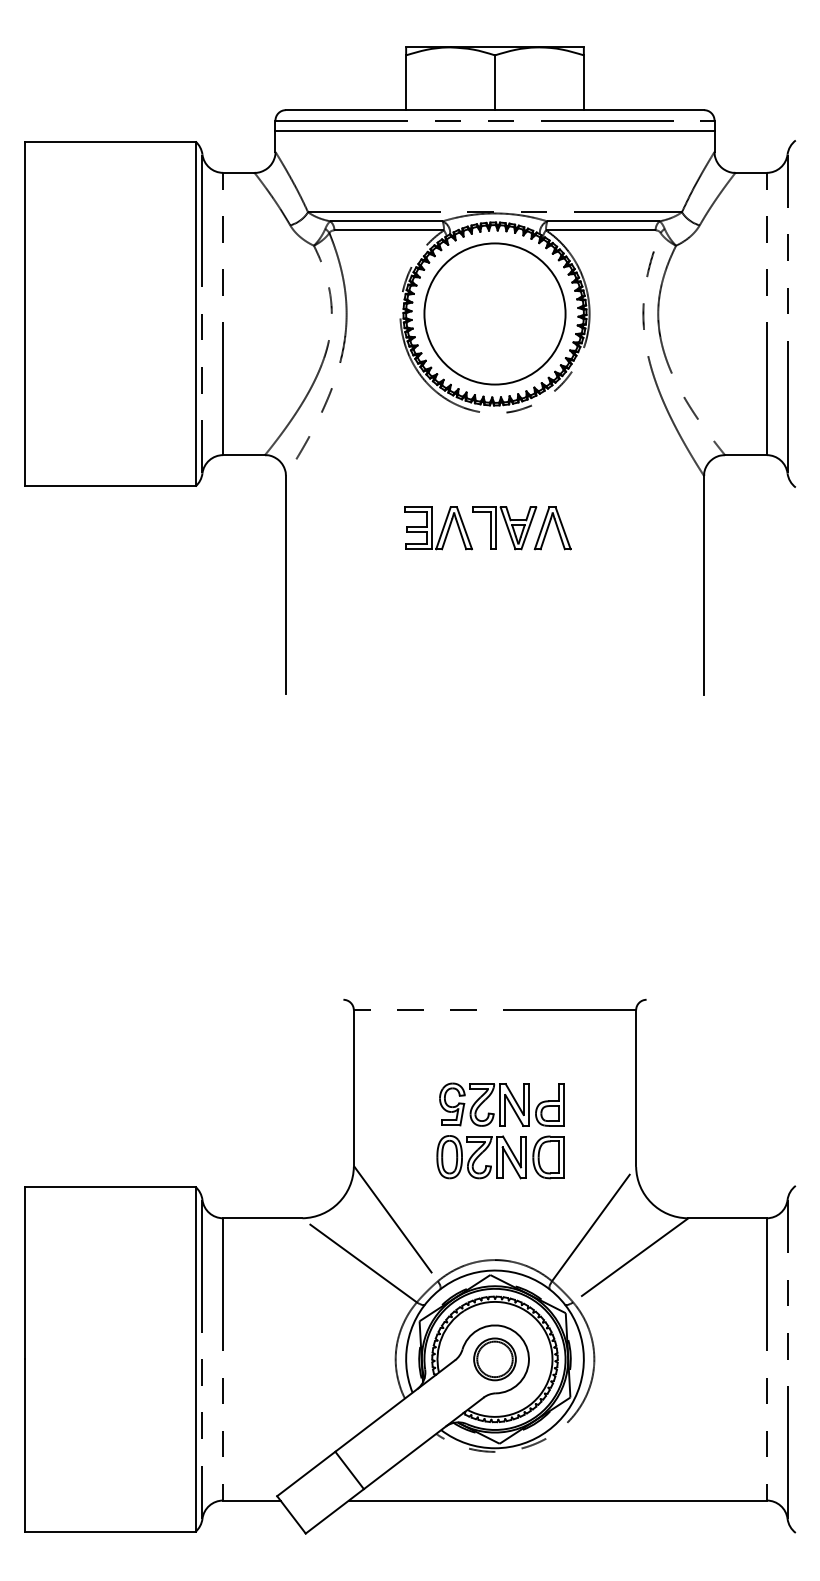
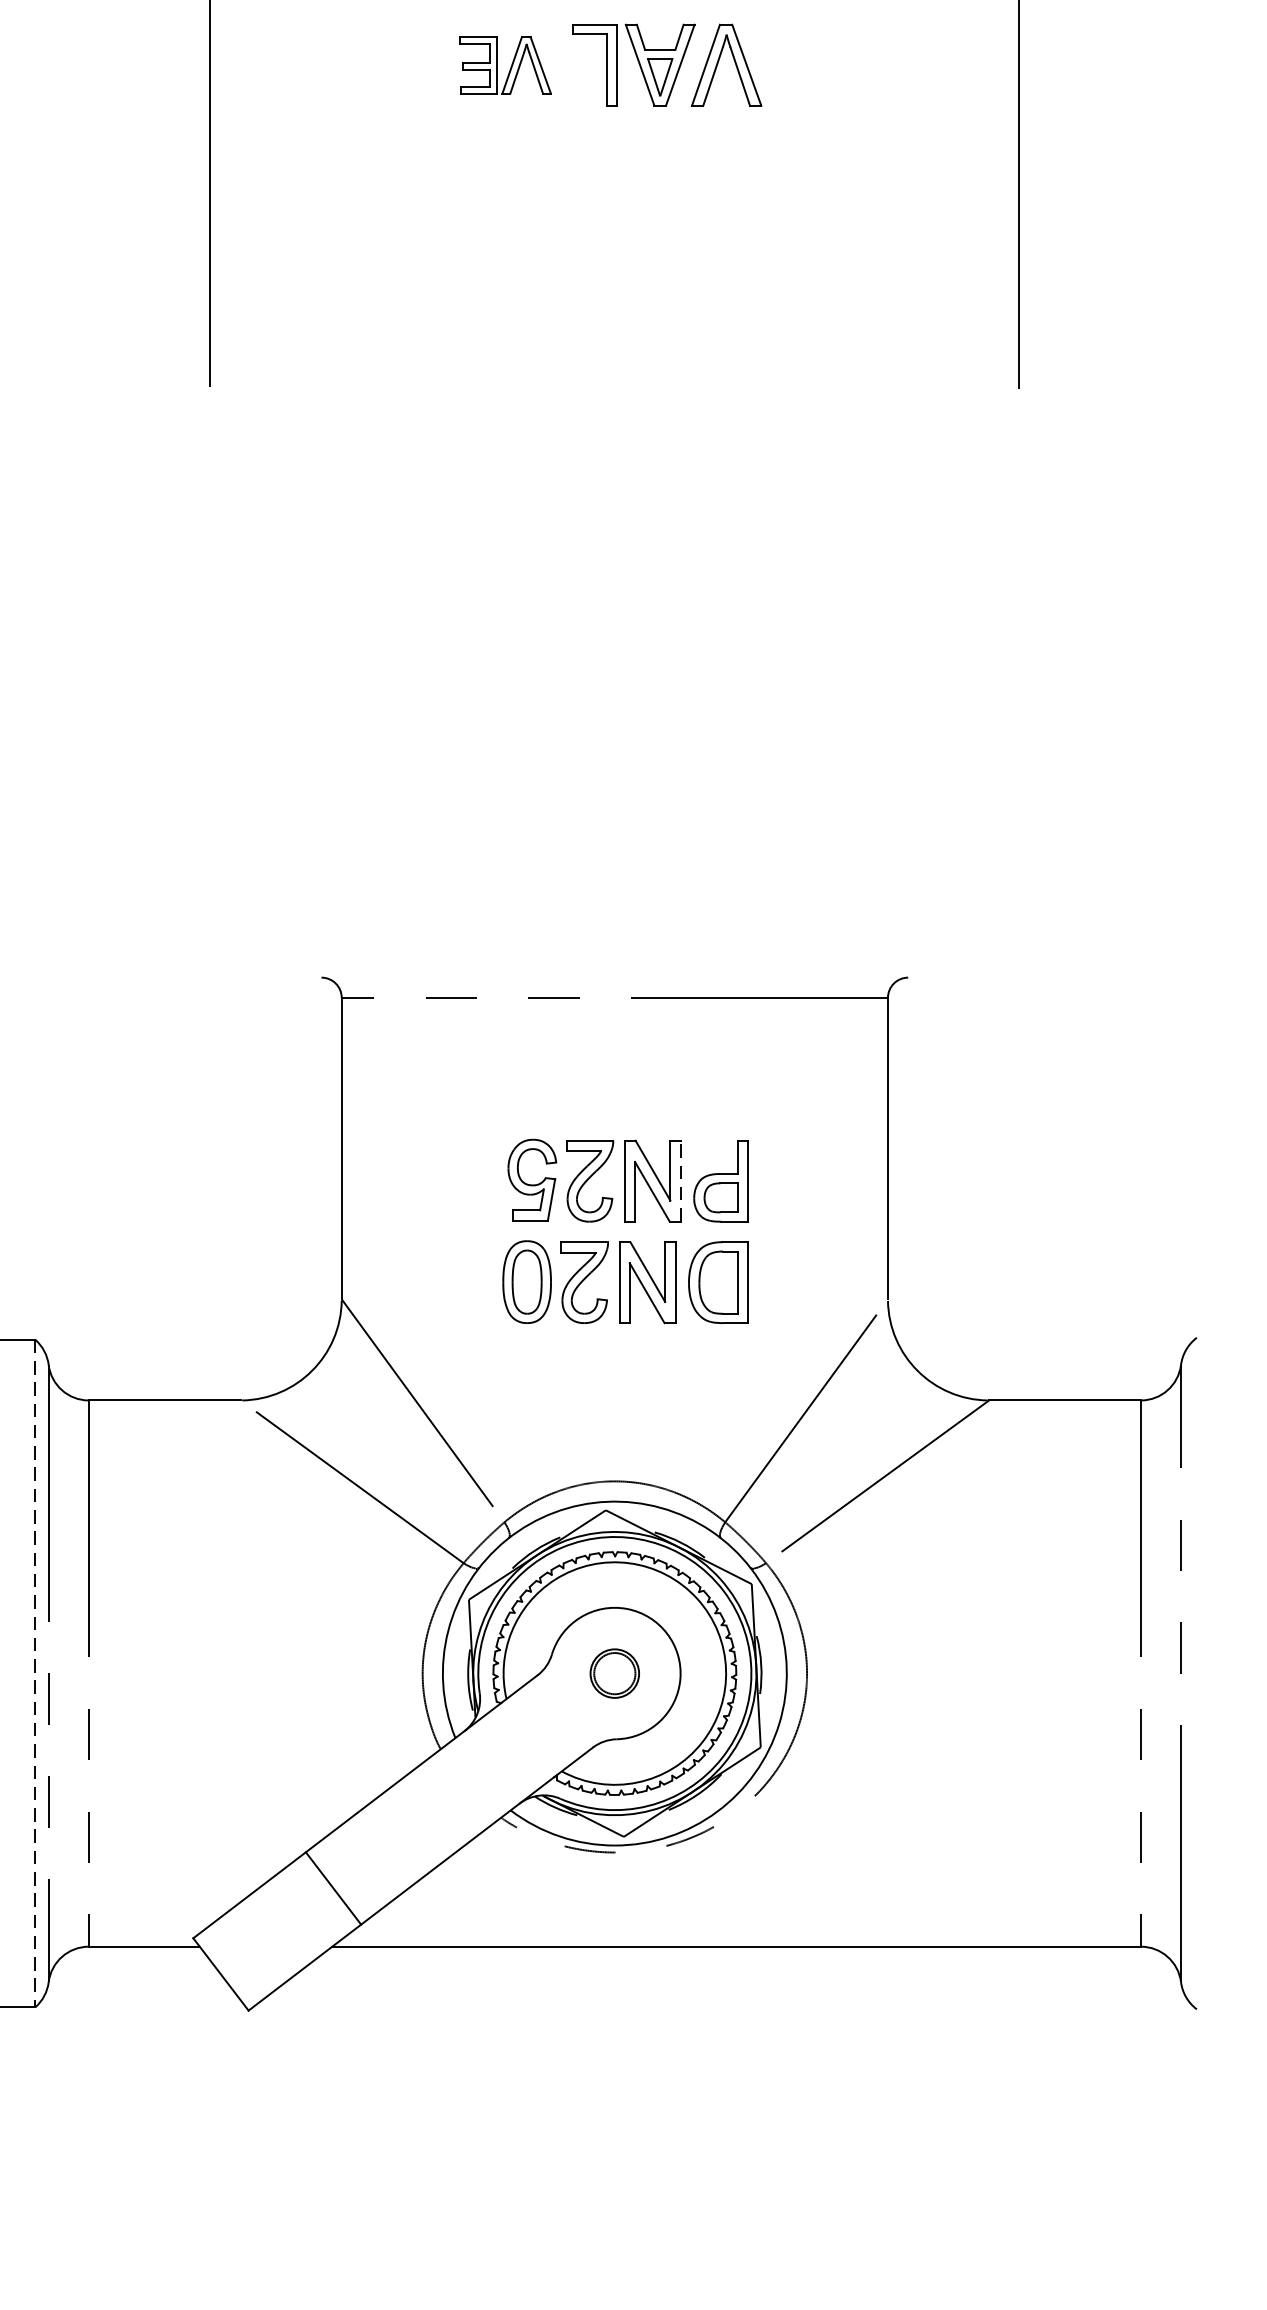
part: (438, 528) -> (505, 65), size x0.7
line: (529, 1105) -> (681, 1182), solid -> dashed
line: (195, 1359) -> (35, 1673), solid -> dashed
part: (494, 1359) -> (613, 1673), size x0.6

